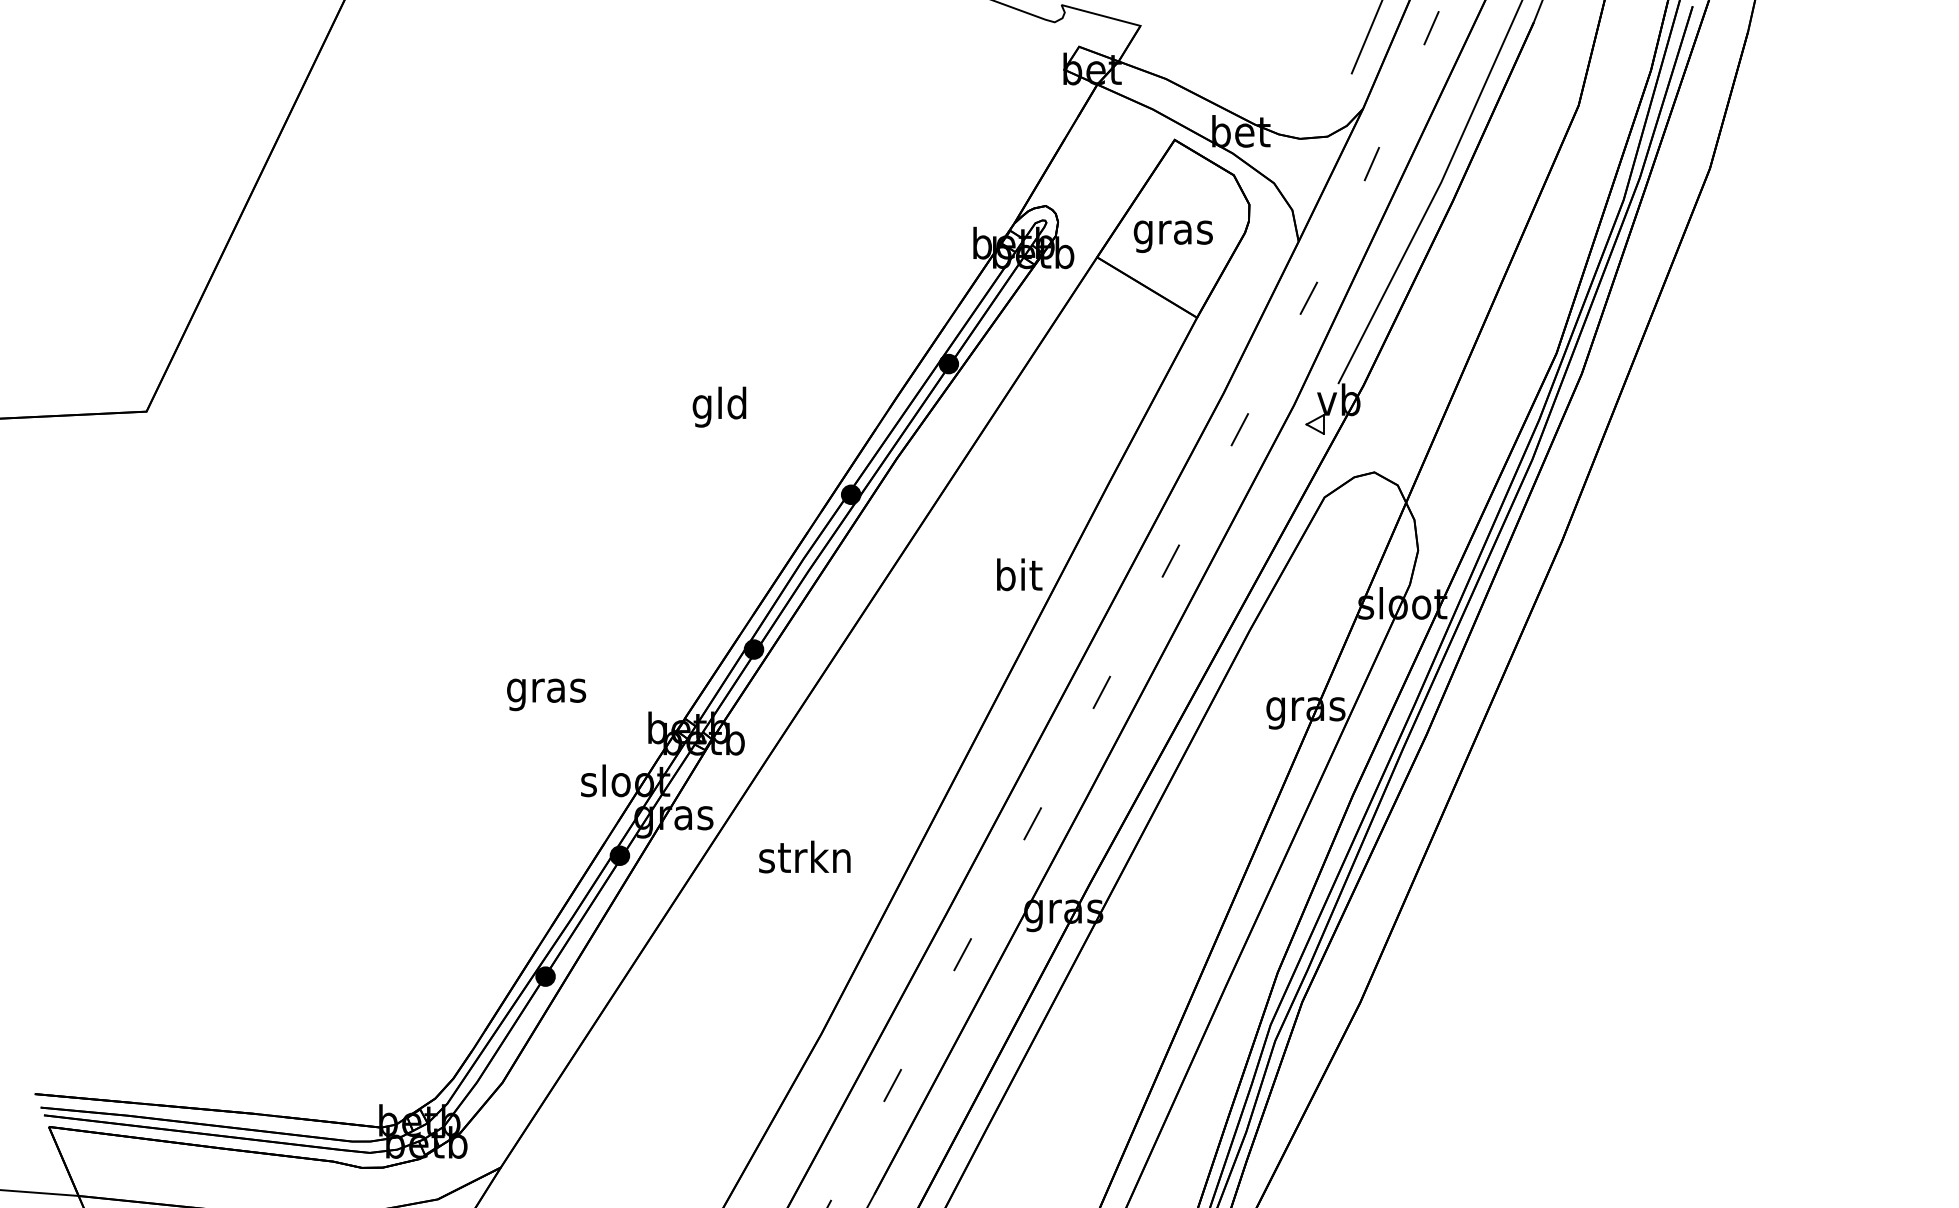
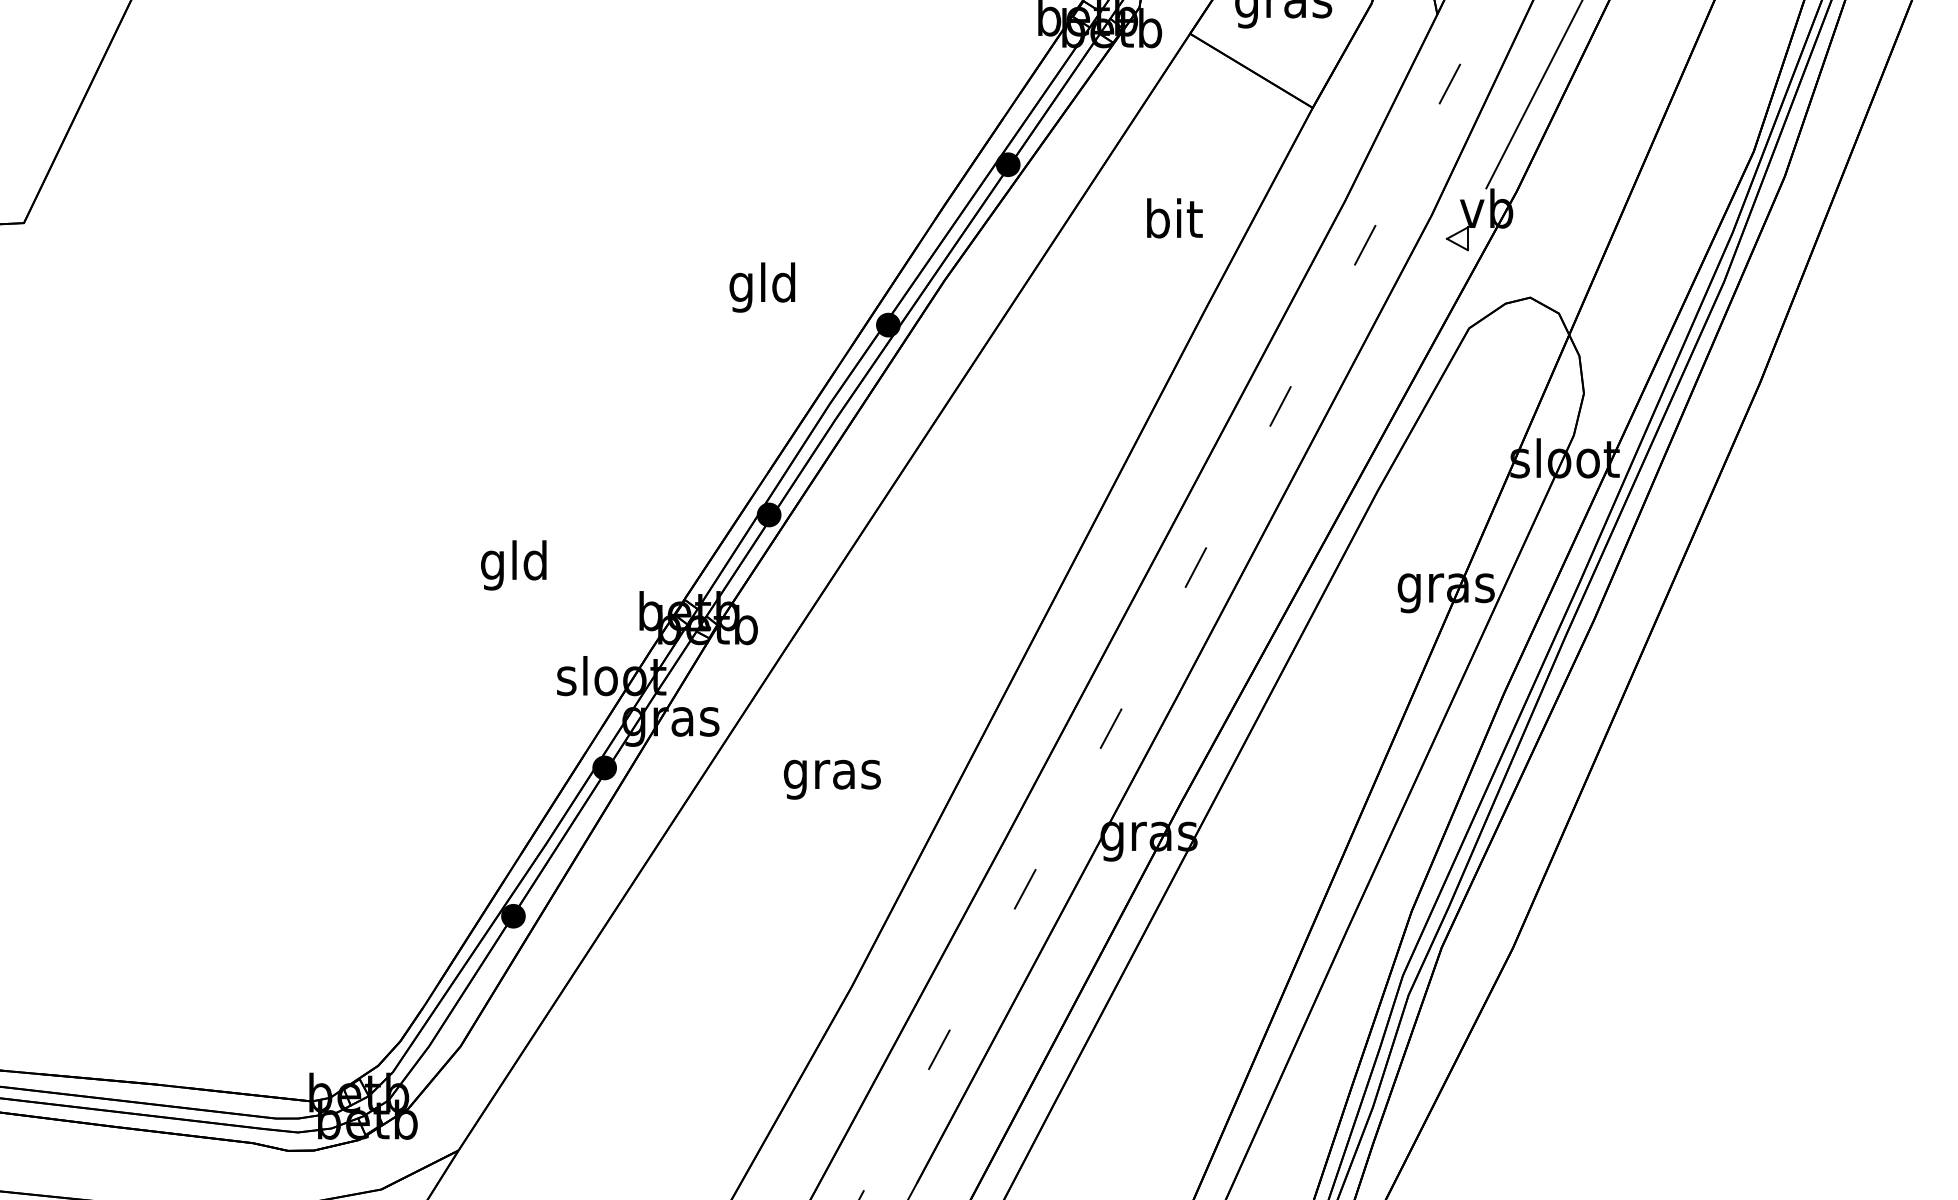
text: (719, 406) -> (762, 286), moved
text: (1019, 574) -> (1174, 218), moved
text: (546, 690) -> (514, 565), gras -> gld
text: (804, 860) -> (831, 773), strkn -> gras

